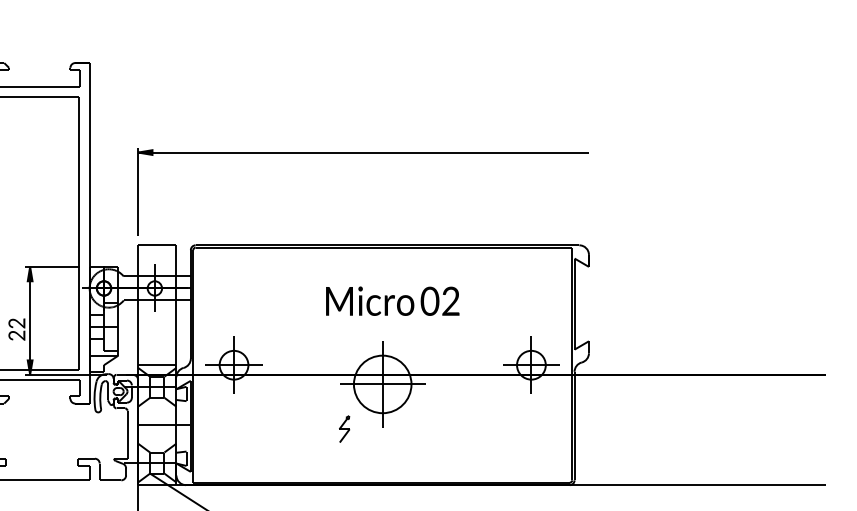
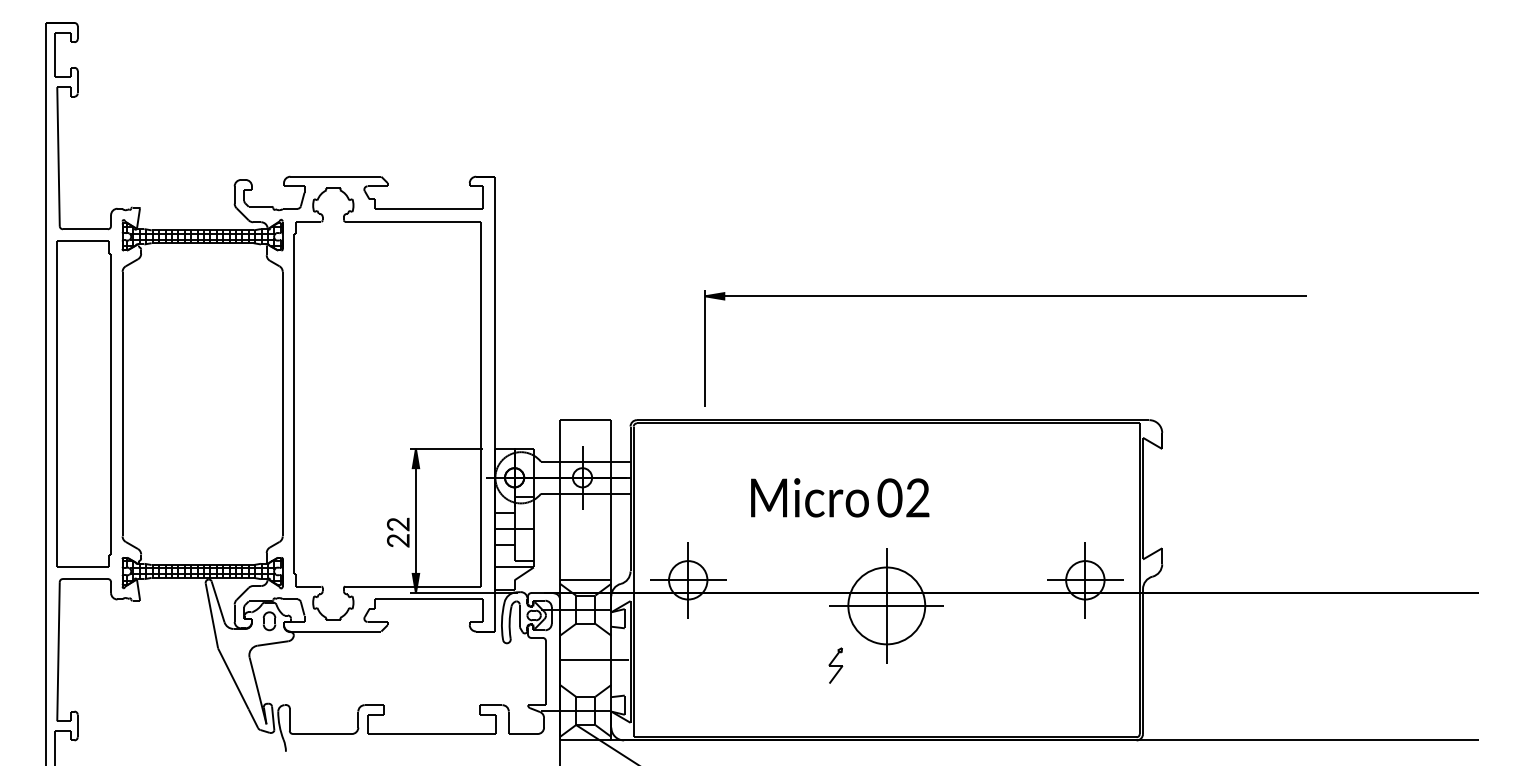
part: (363, 152) -> (1005, 296), moved
text: (392, 300) -> (840, 497), moved

